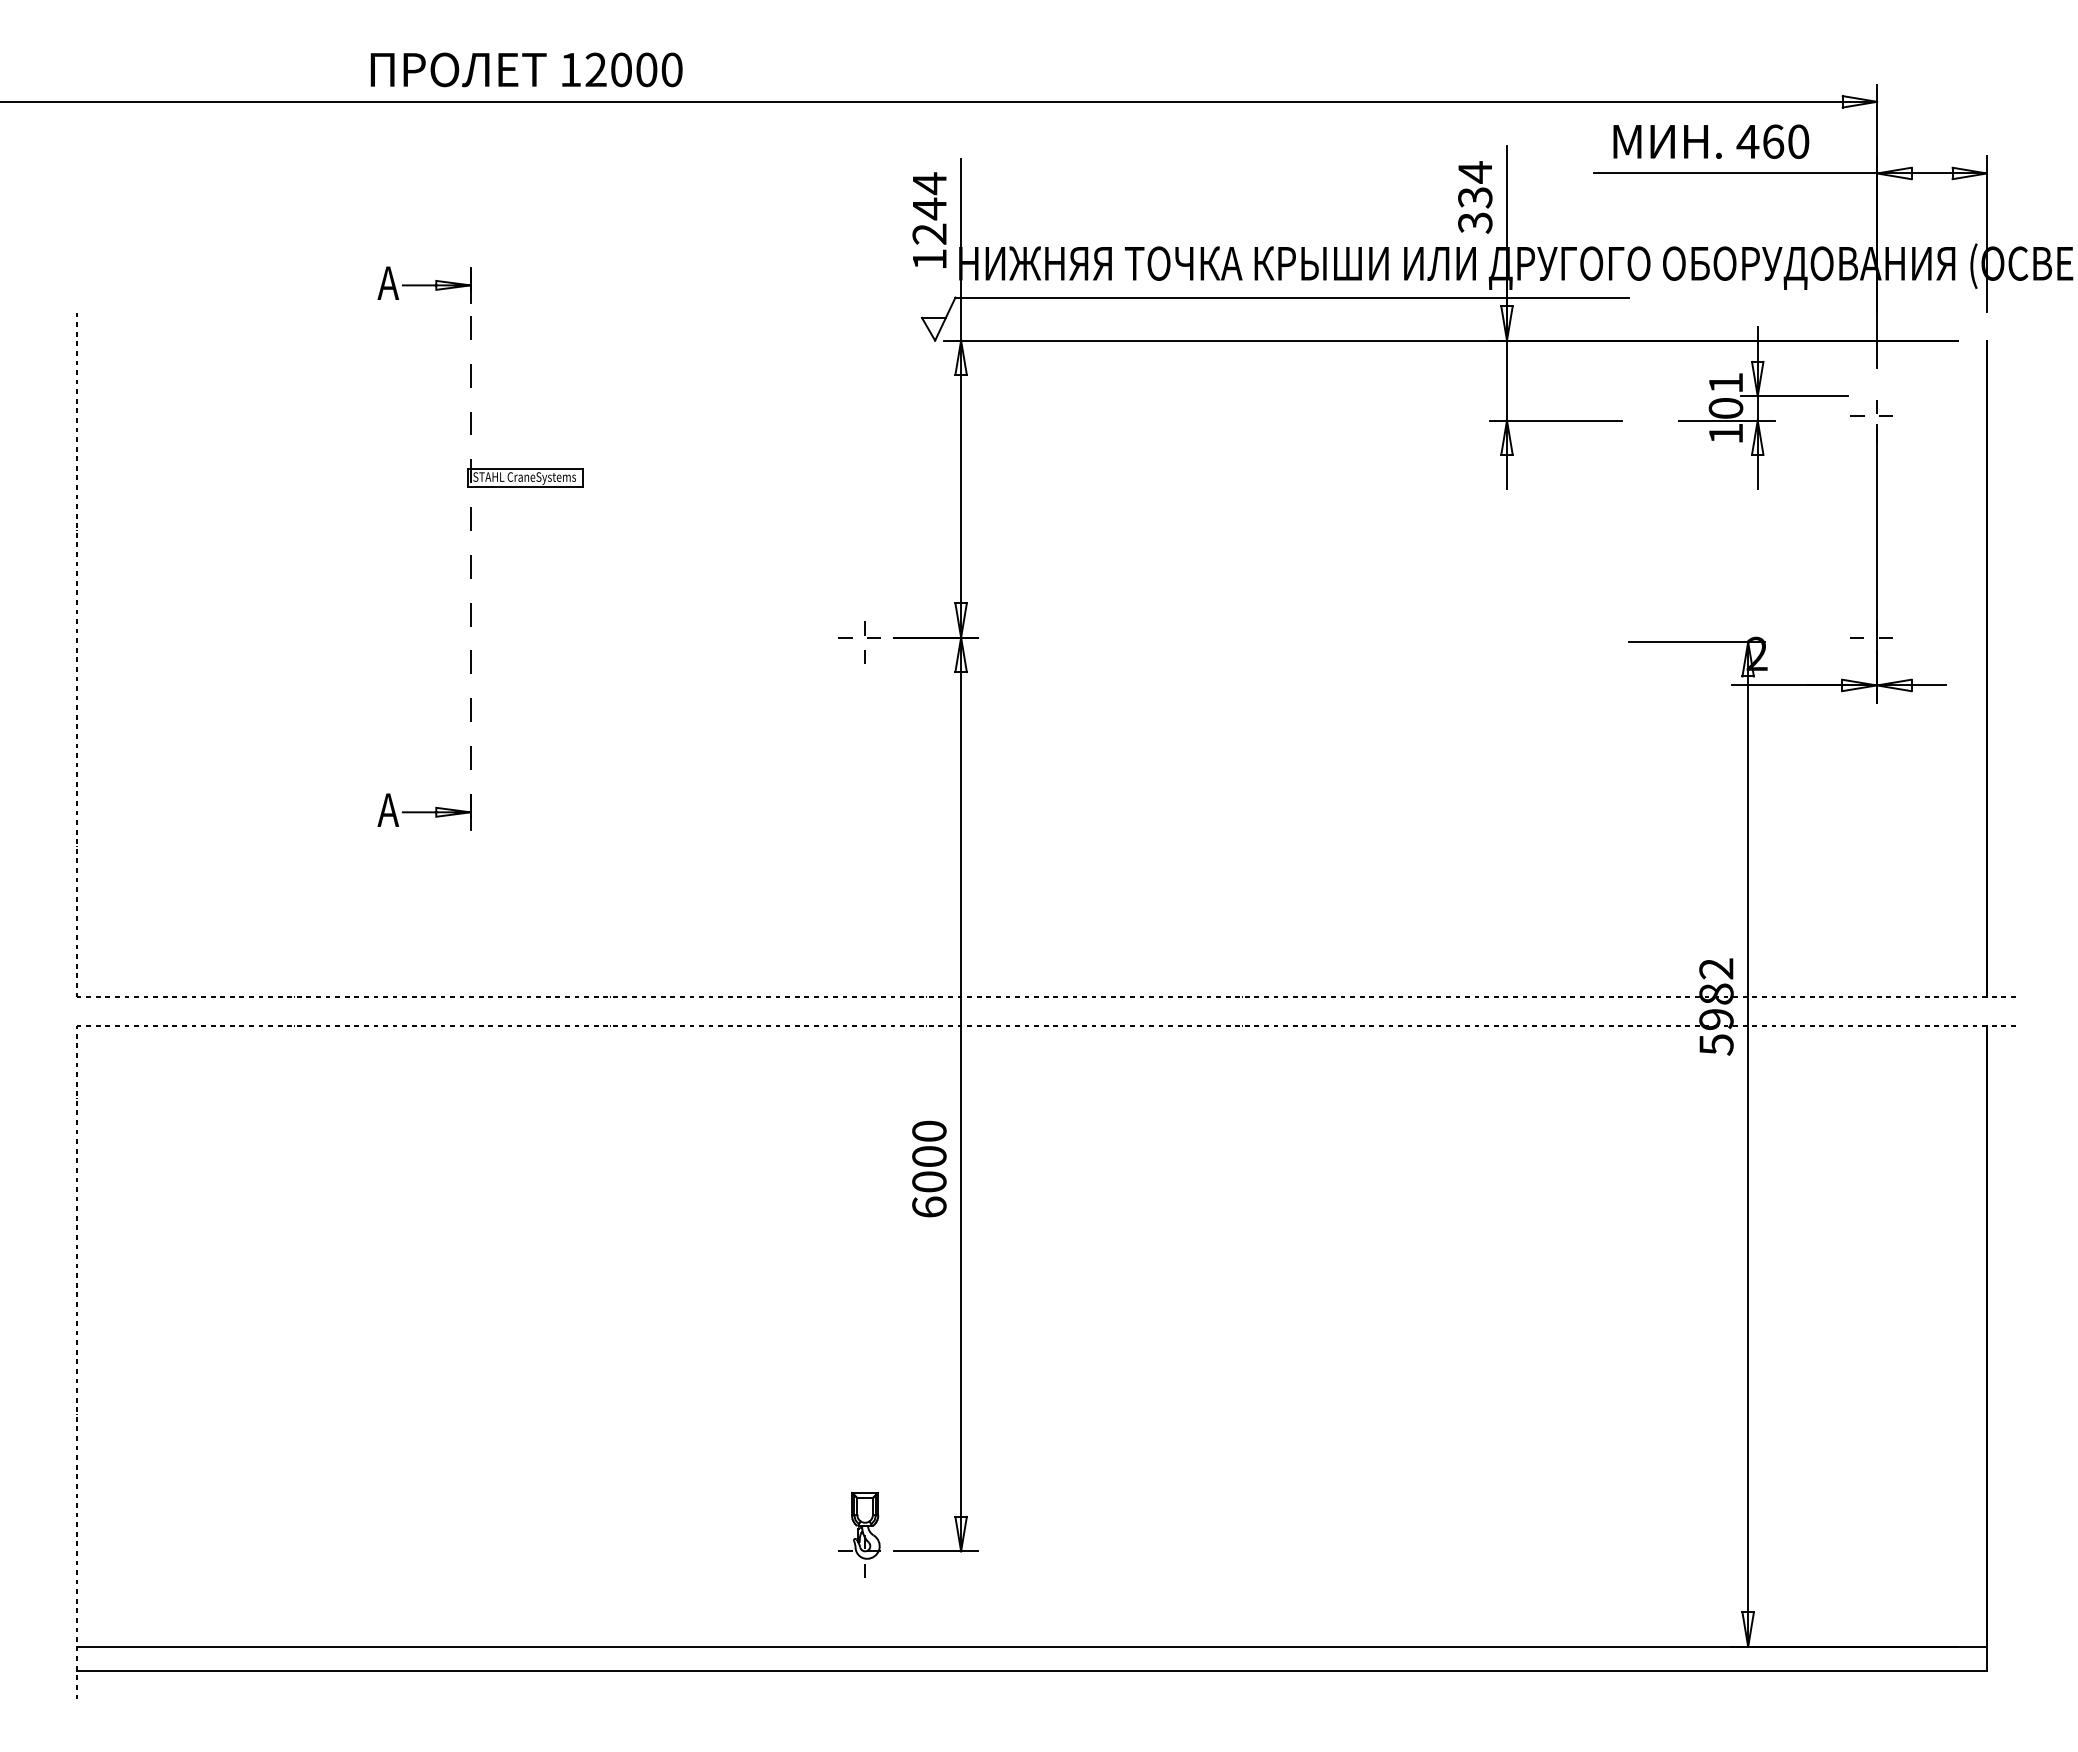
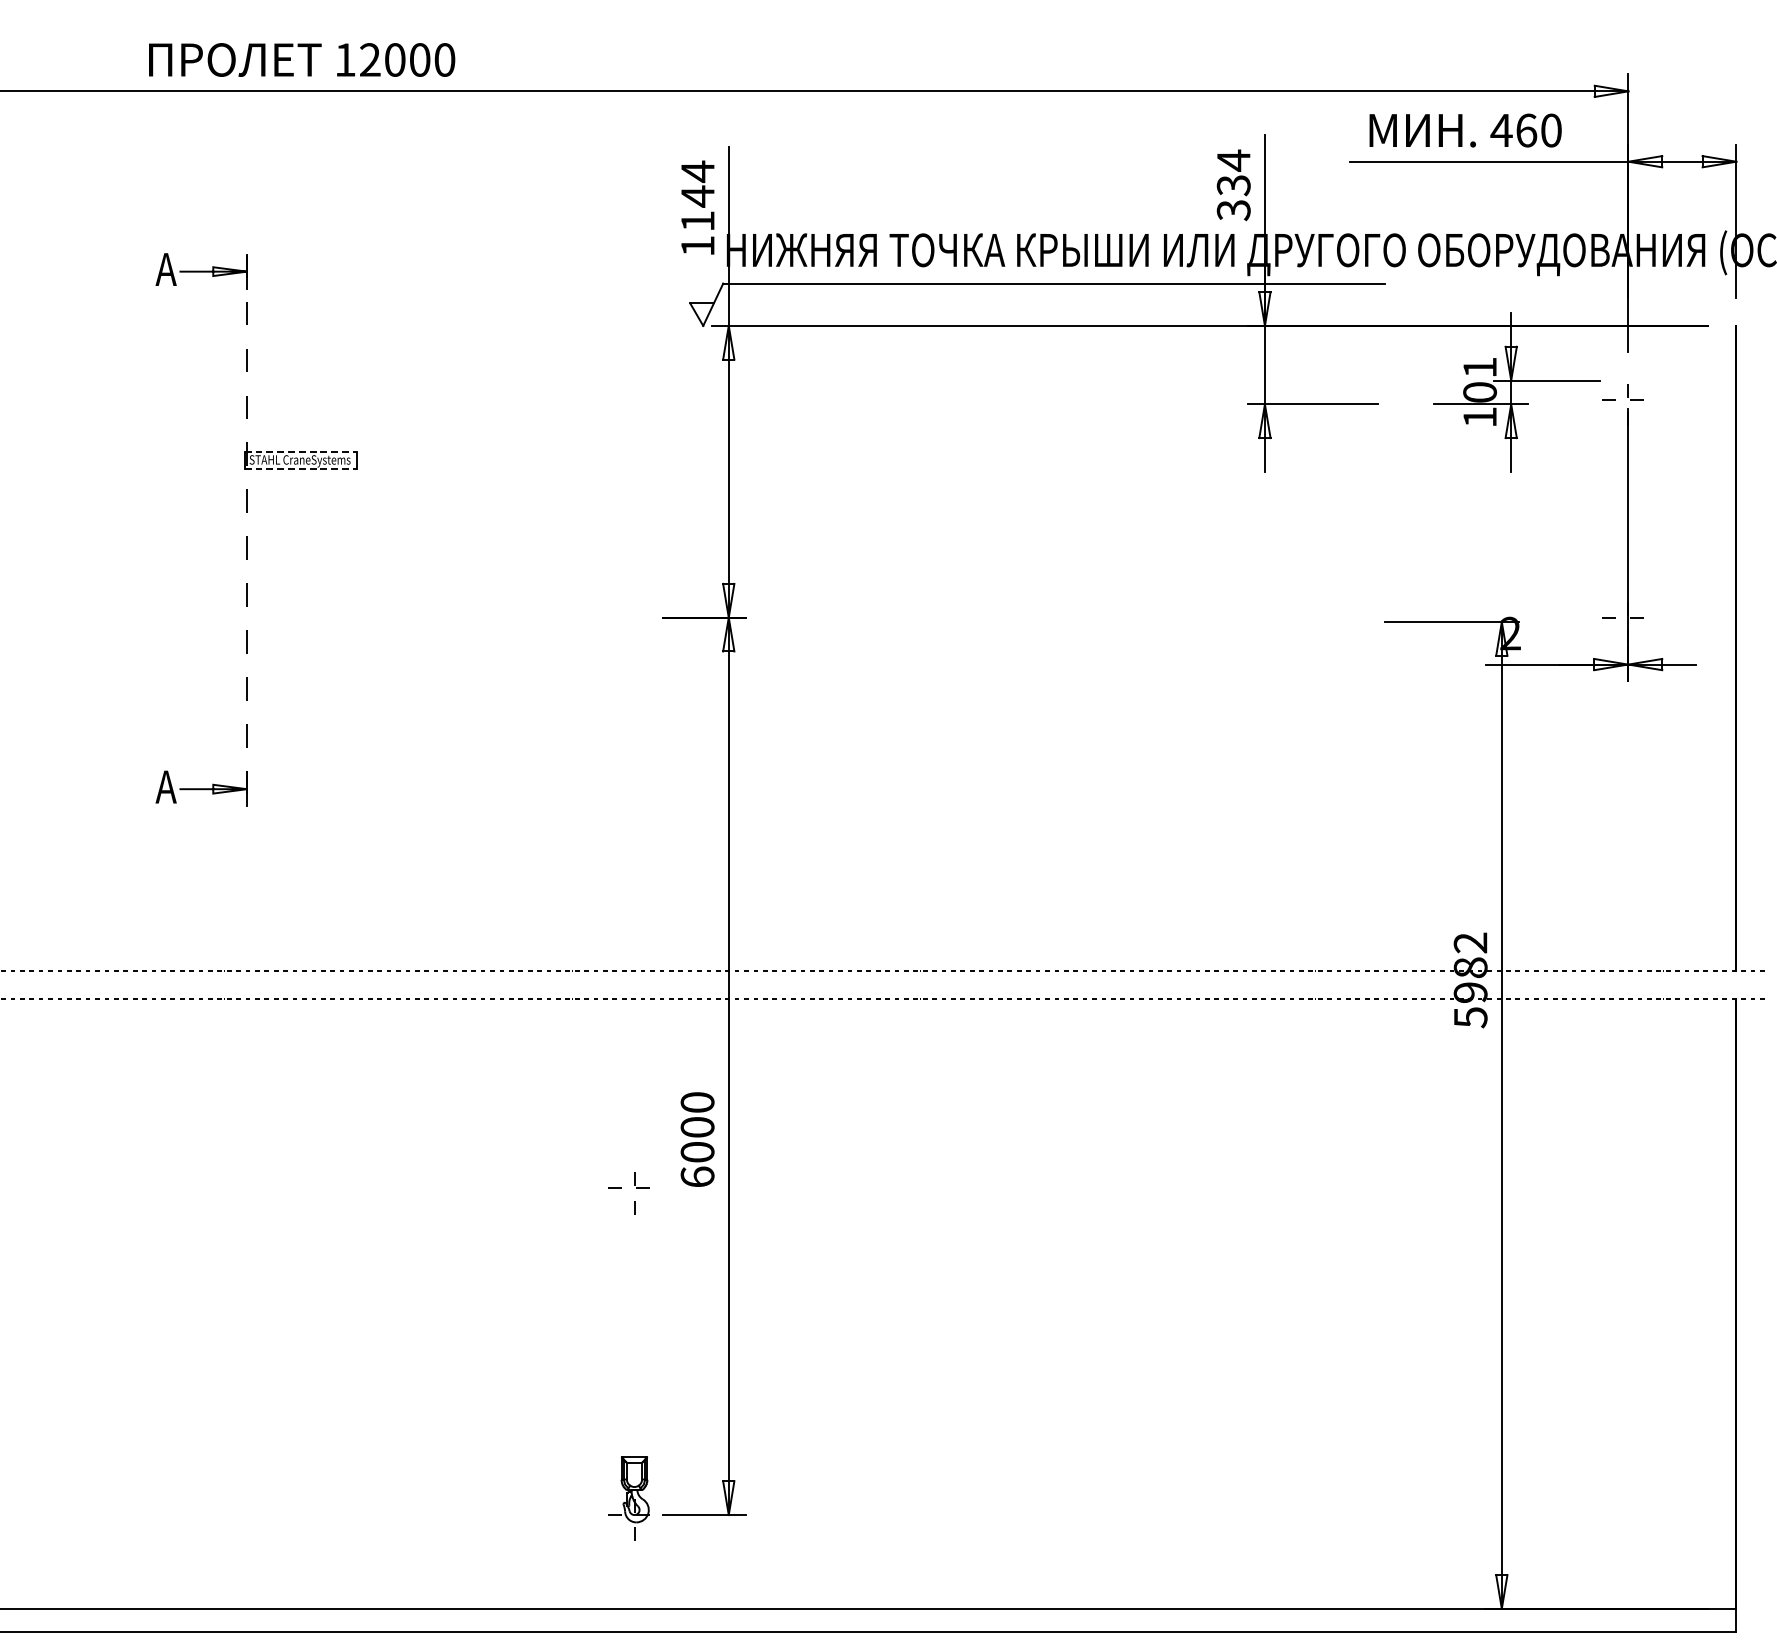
text: (929, 233) -> (697, 220), 1244 -> 1144
line: (526, 468) -> (301, 451), solid -> dashed
line: (526, 486) -> (301, 469), solid -> dashed
part: (852, 638) -> (622, 1189), moved

